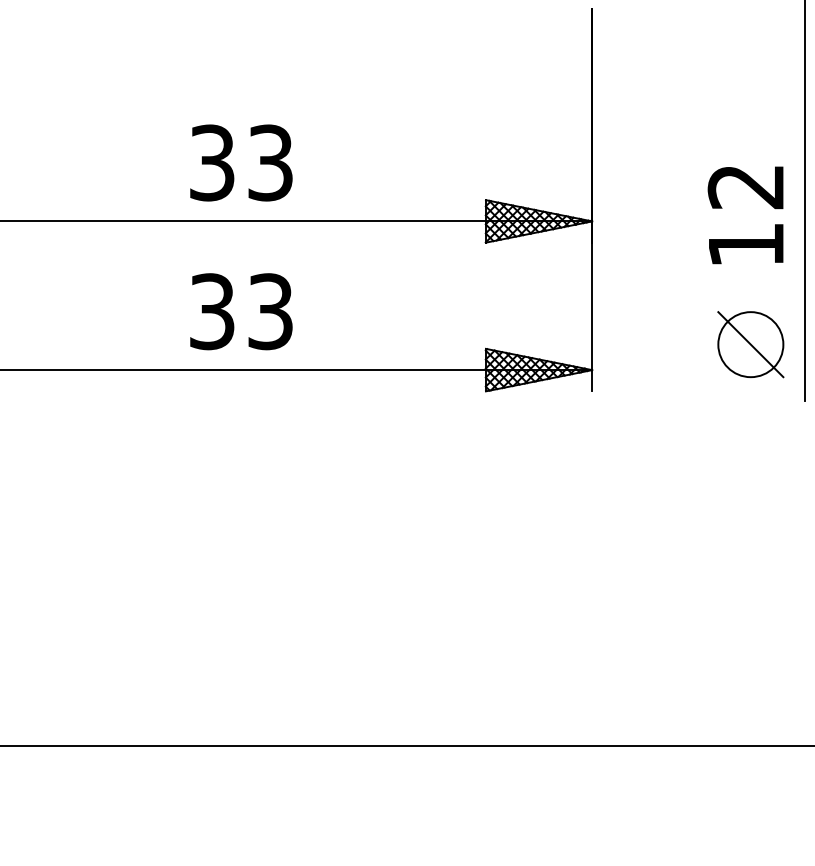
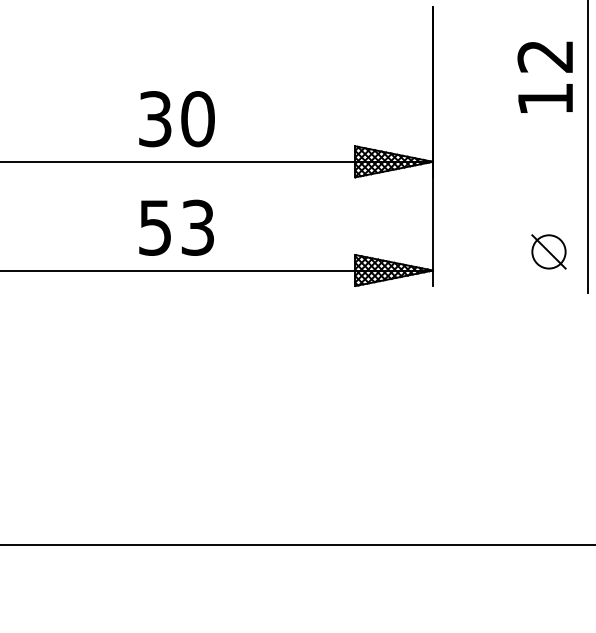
text: (270, 163) -> (197, 119), 33 -> 30
text: (744, 214) -> (544, 76), moved
text: (212, 311) -> (155, 227), 33 -> 53
part: (750, 344) -> (548, 251), size x0.7

